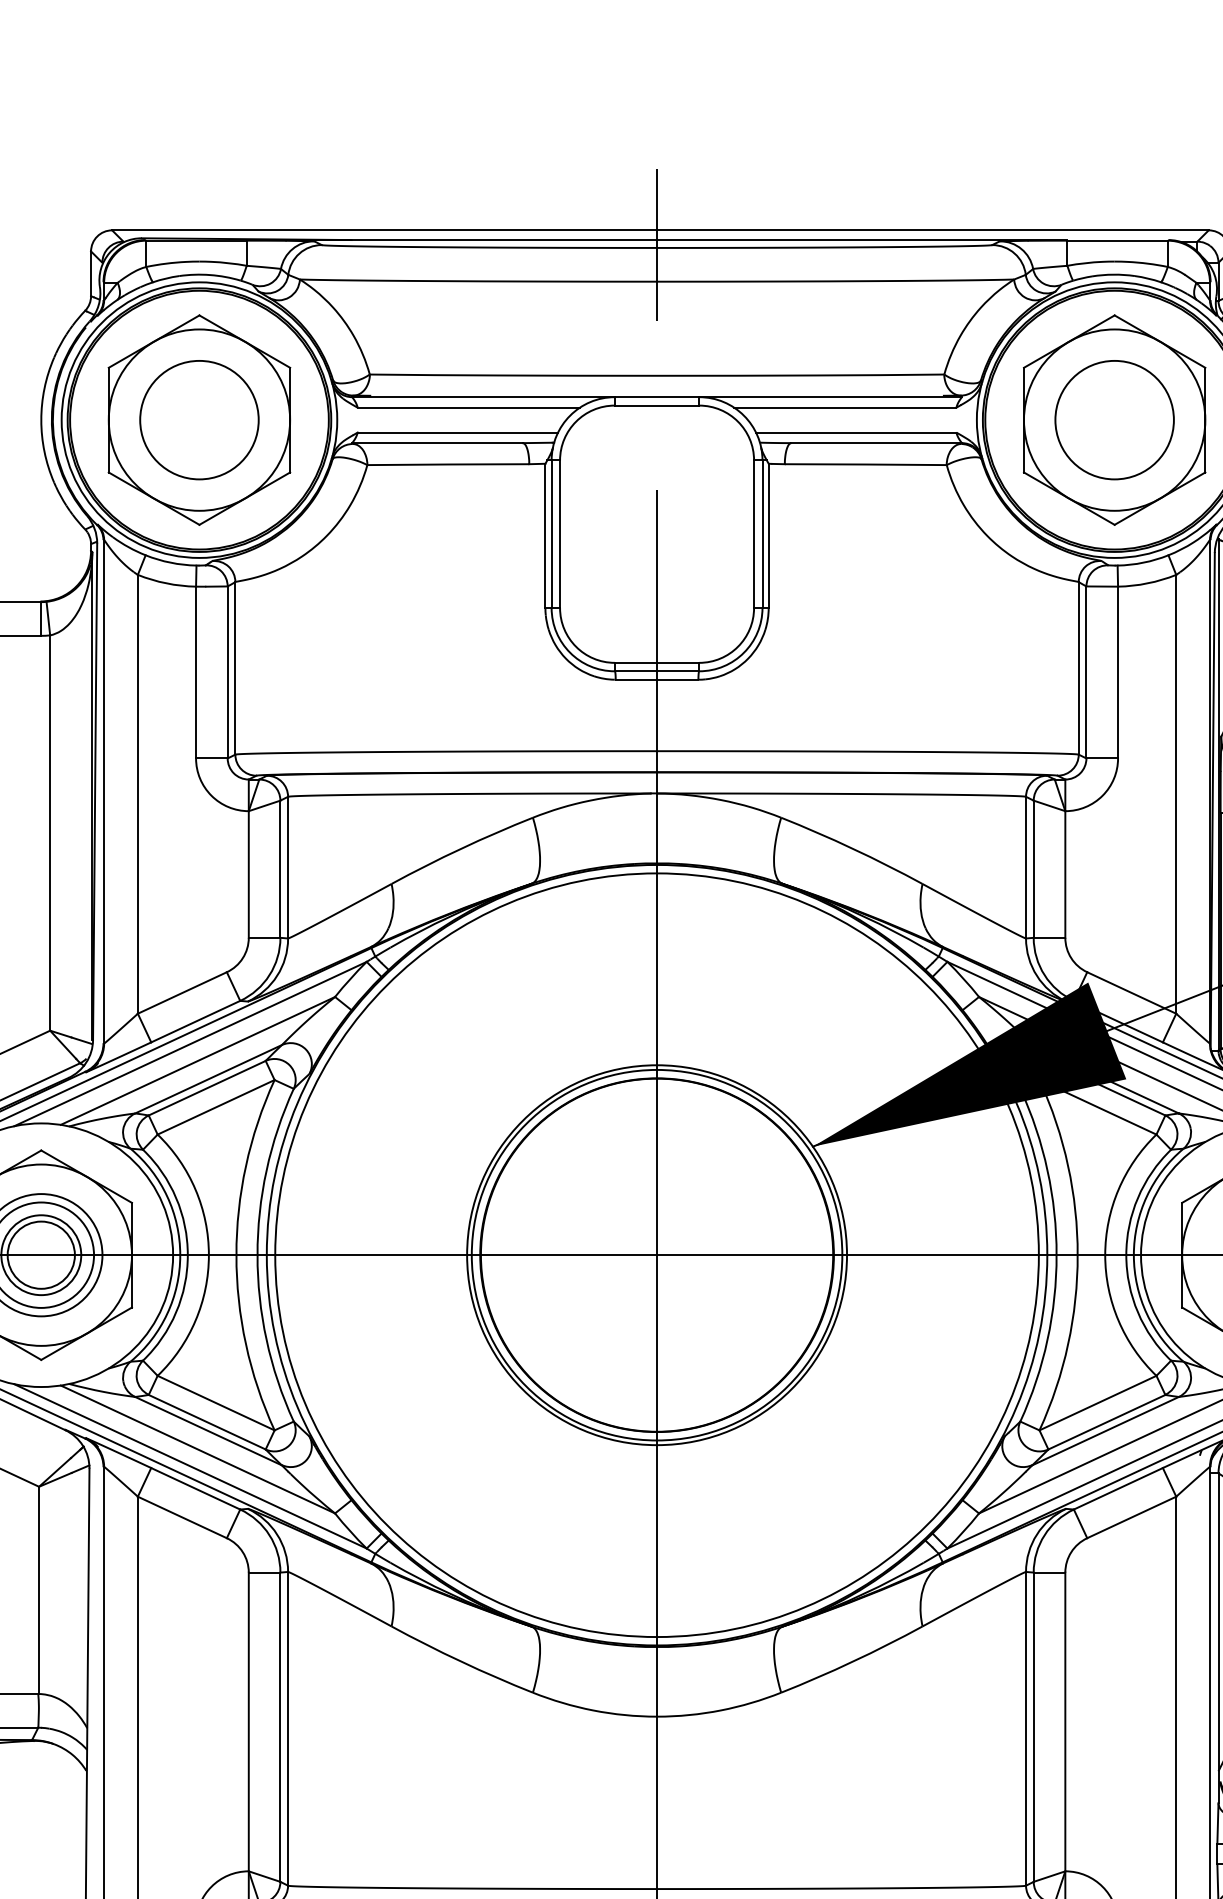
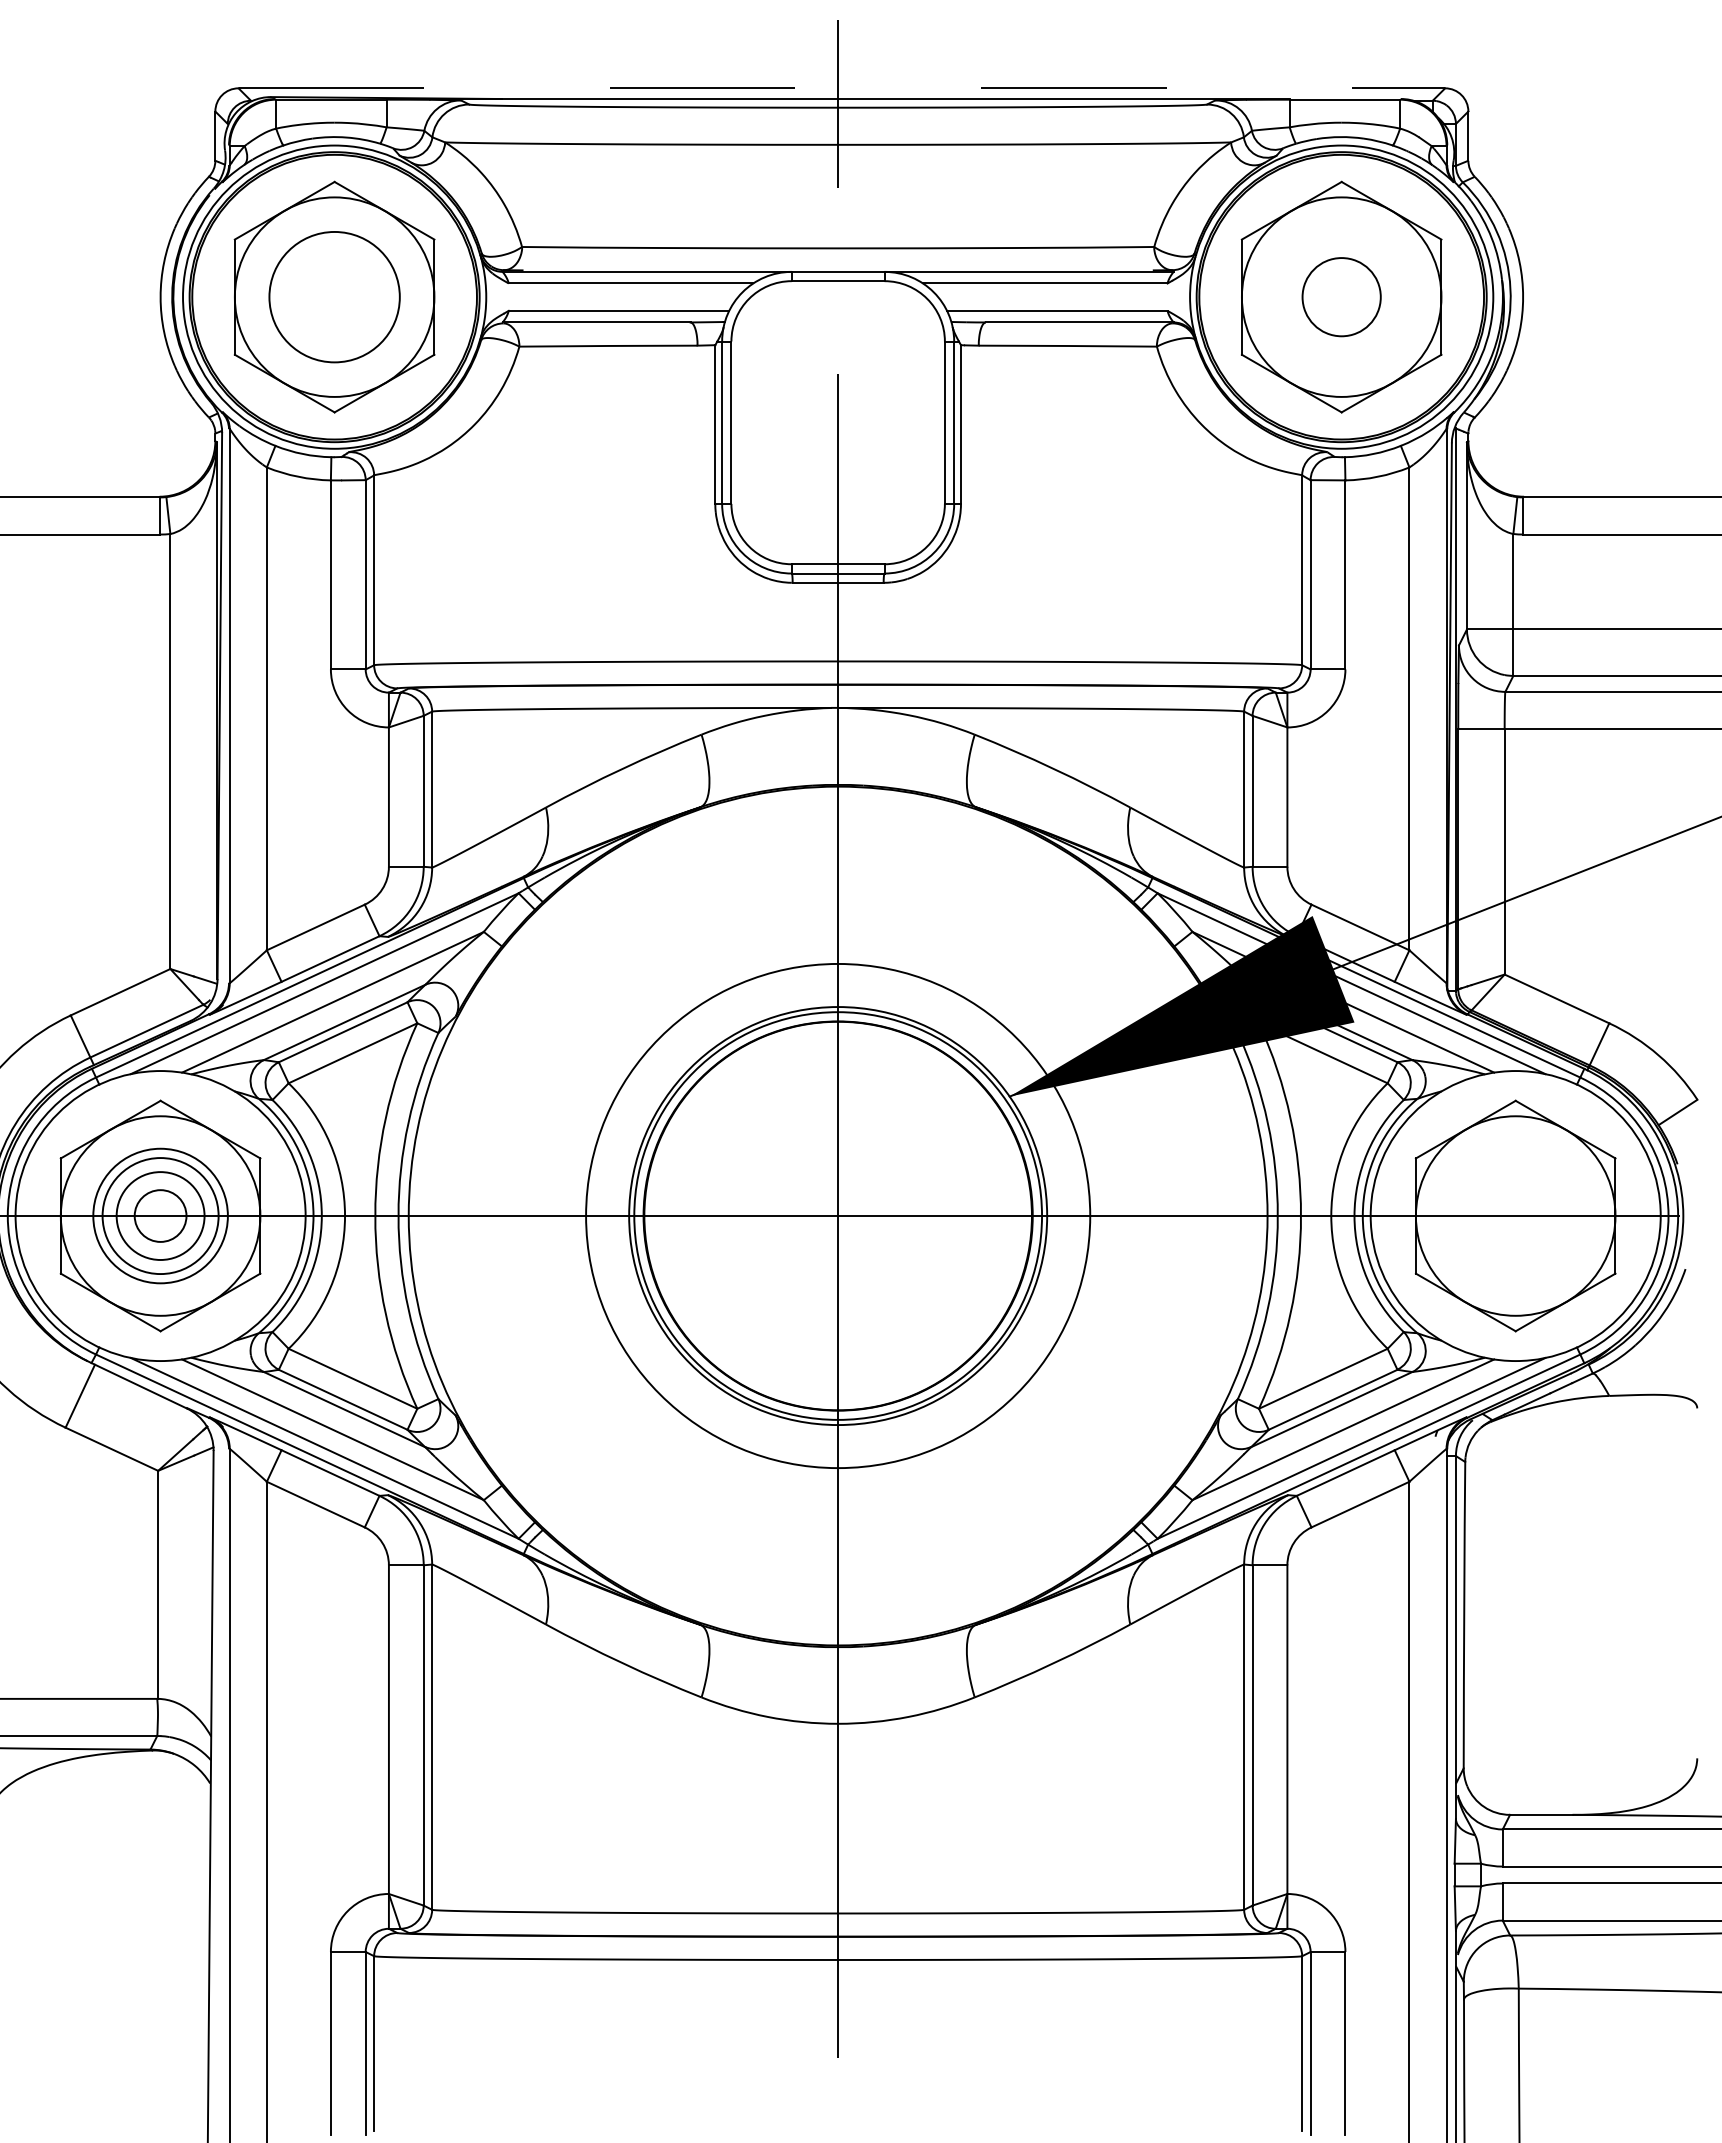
line: (661, 230) -> (842, 88), solid -> dashed
circle: (1114, 419) -> (1341, 296), size x0.6
circle: (657, 1254) -> (838, 1215), size x0.6
circle: (41, 1255) -> (160, 1216), size x0.7

